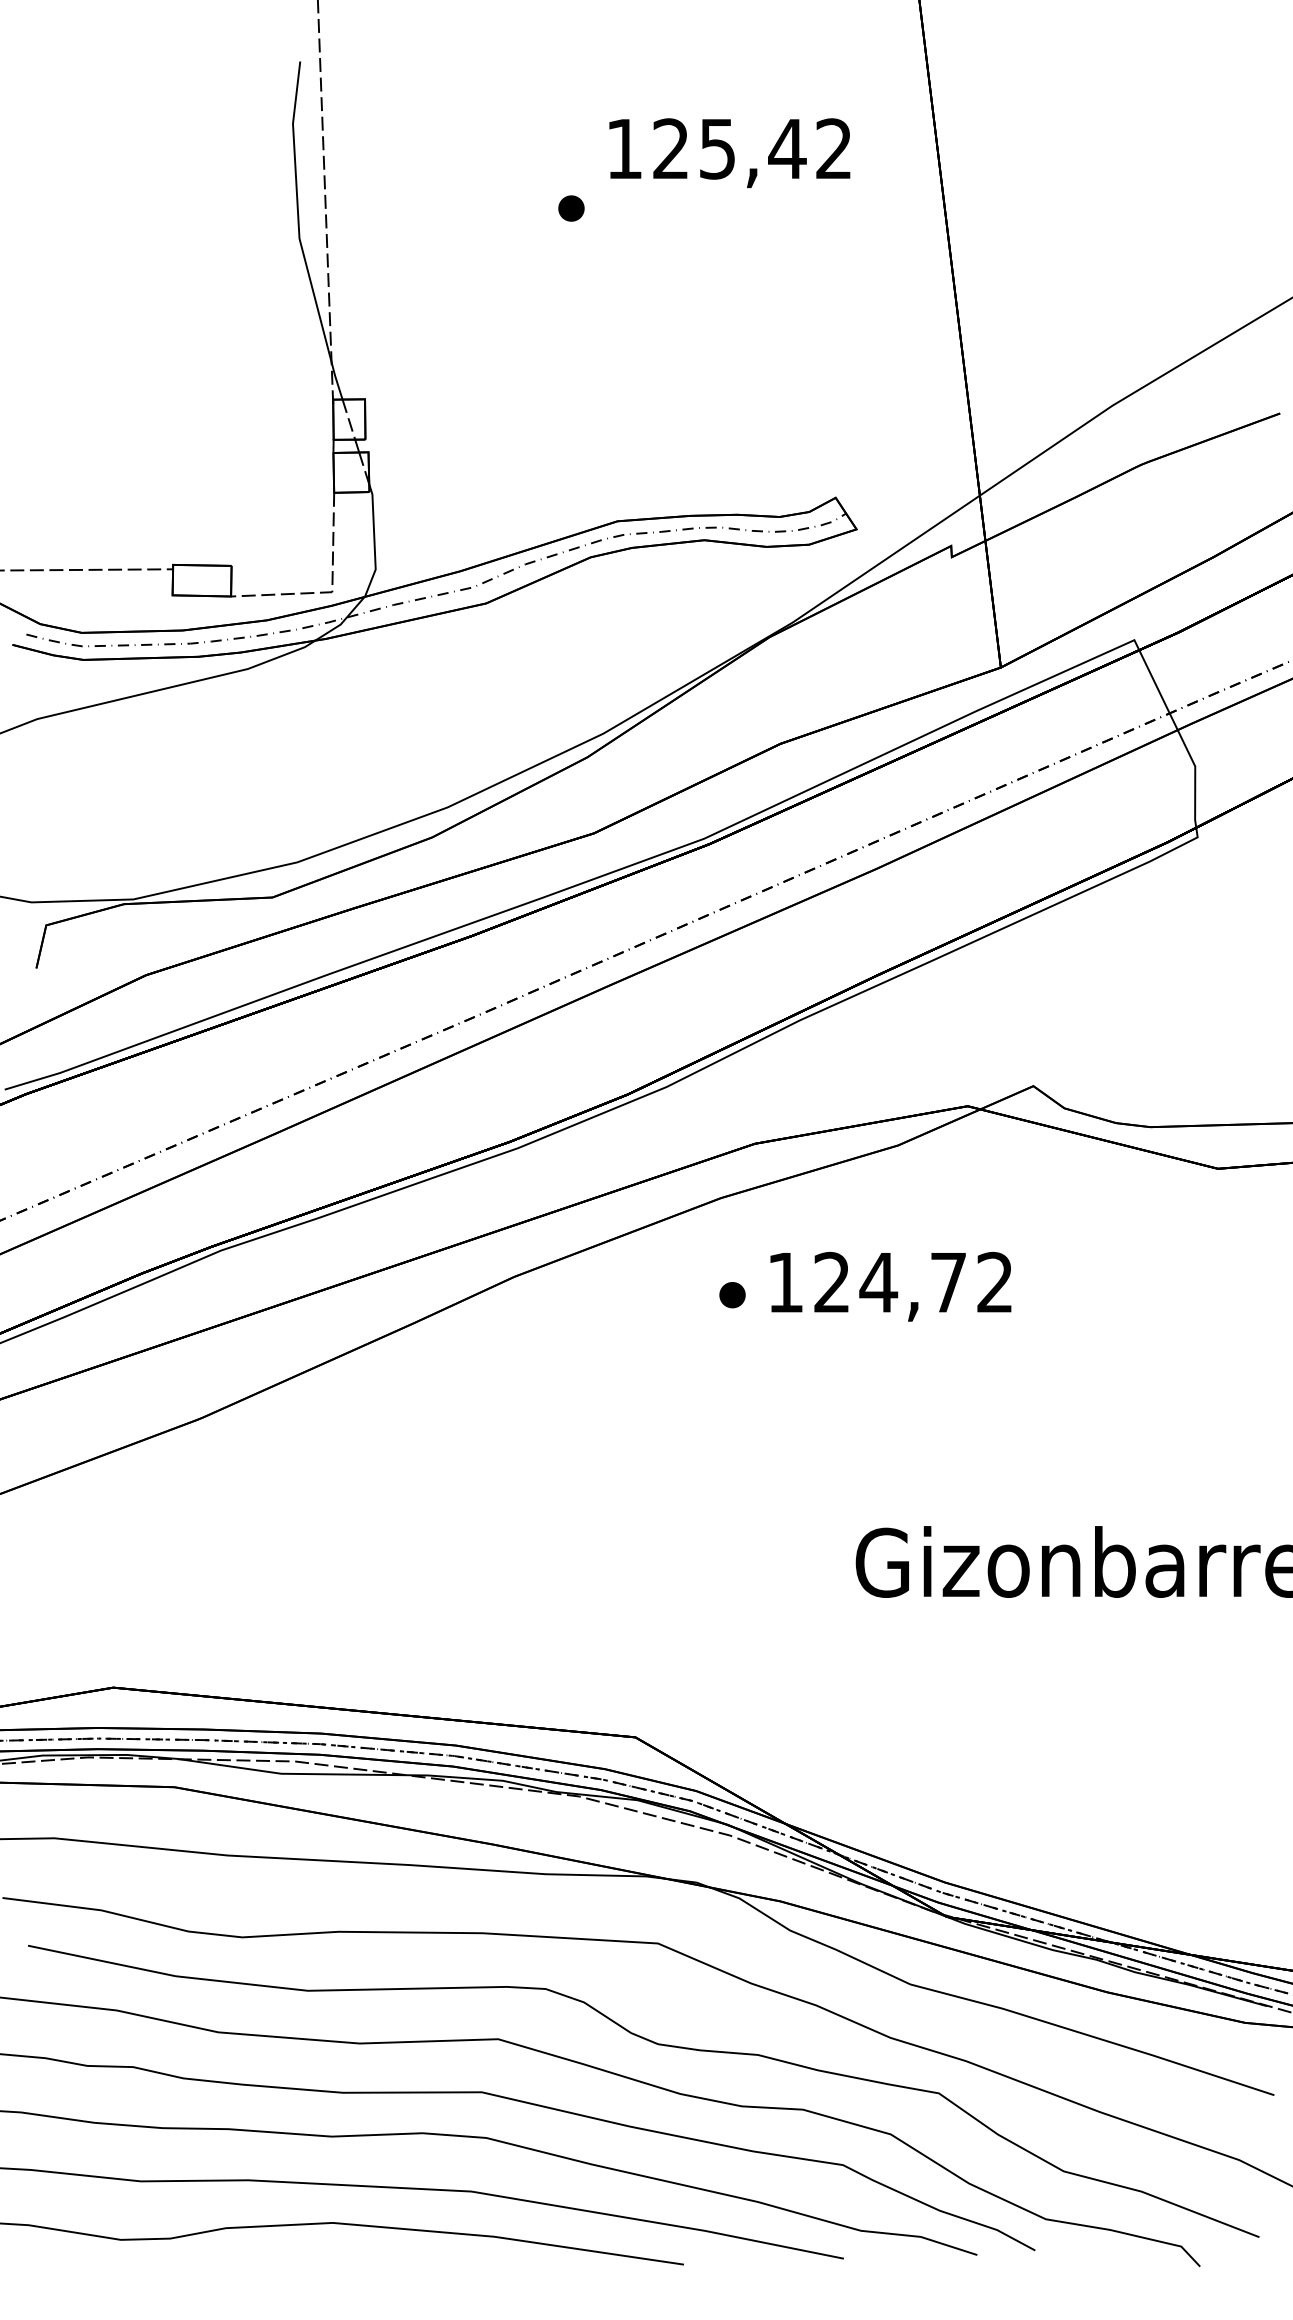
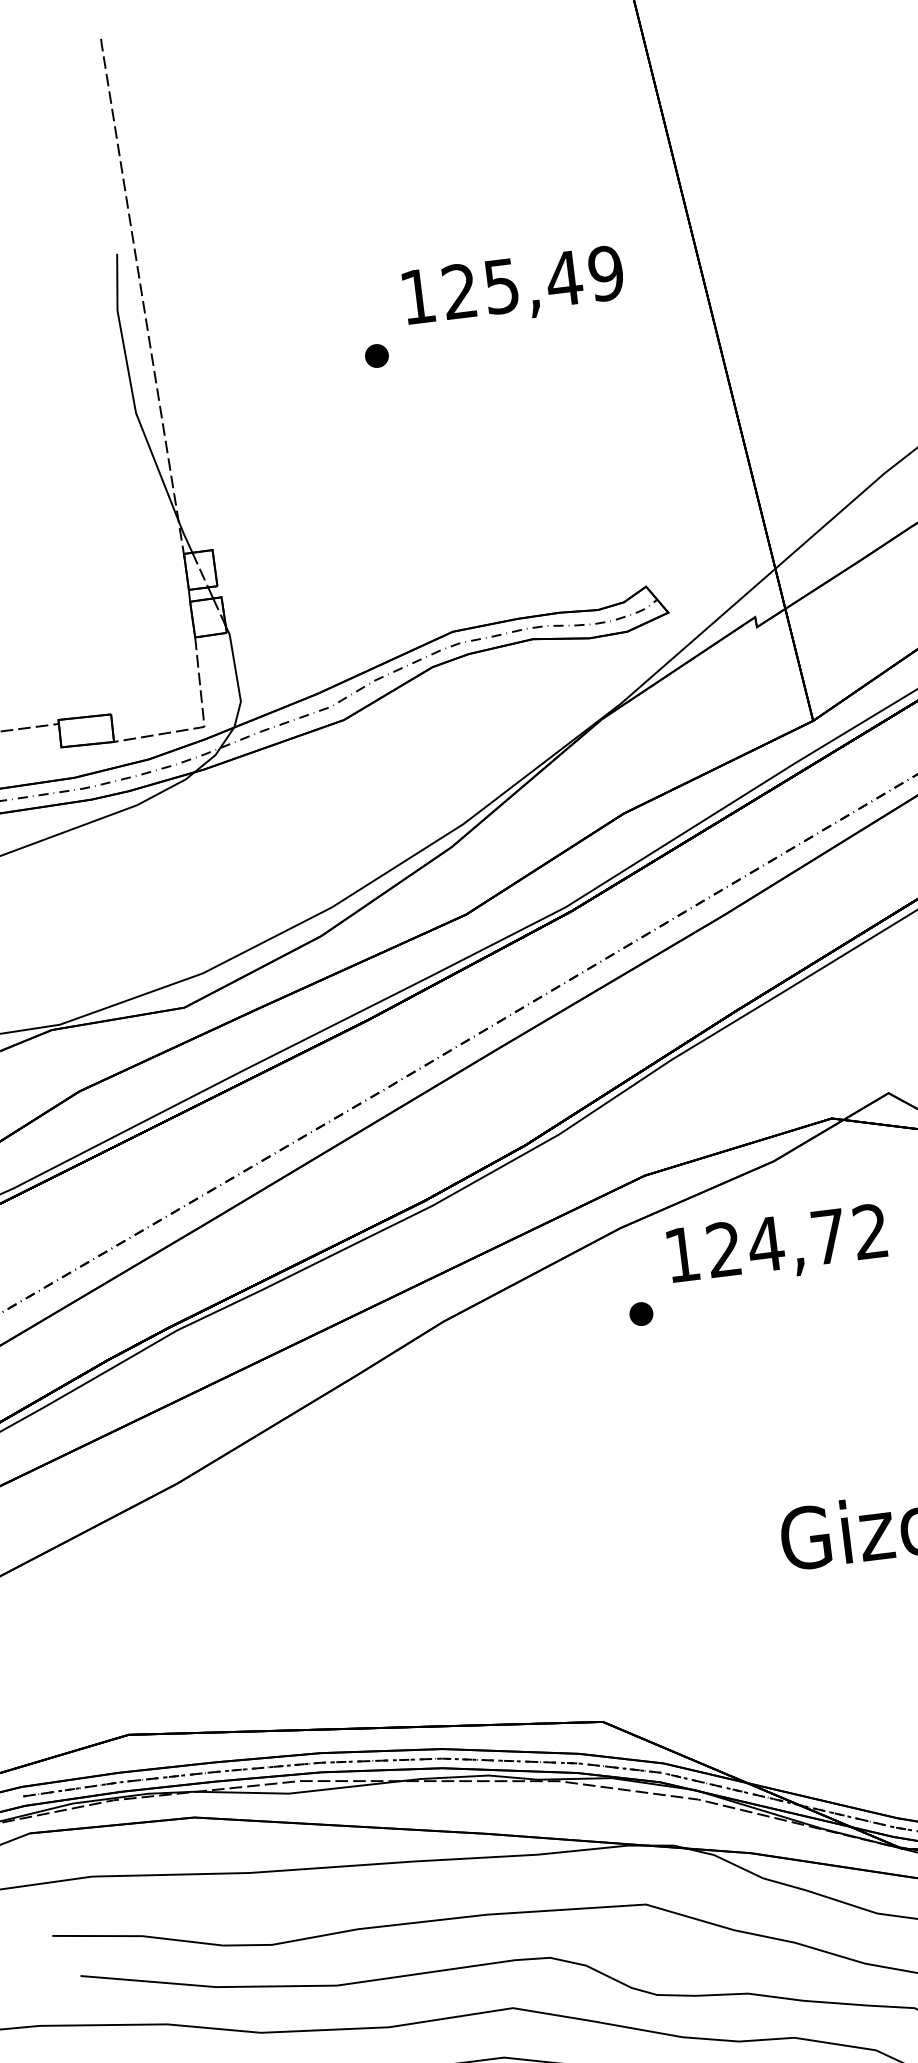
text: (833, 148) -> (605, 273), 125,42 -> 125,49
text: (890, 1286) -> (777, 1246), moved

